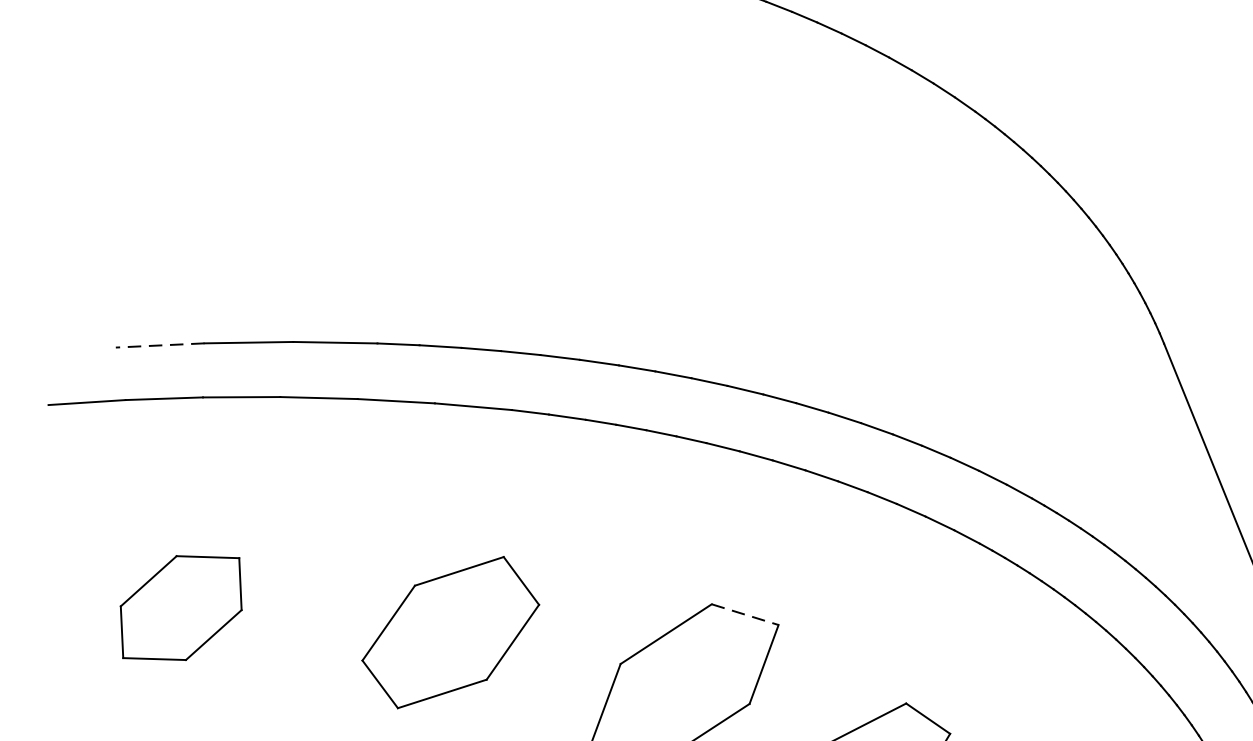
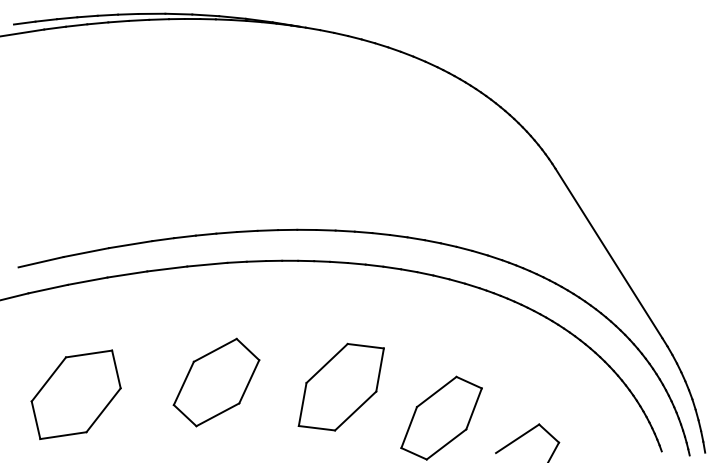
line: (158, 345) -> (40, 262), dashed -> solid
part: (180, 607) -> (75, 394), size x1.43
line: (746, 615) -> (366, 346), dashed -> solid

